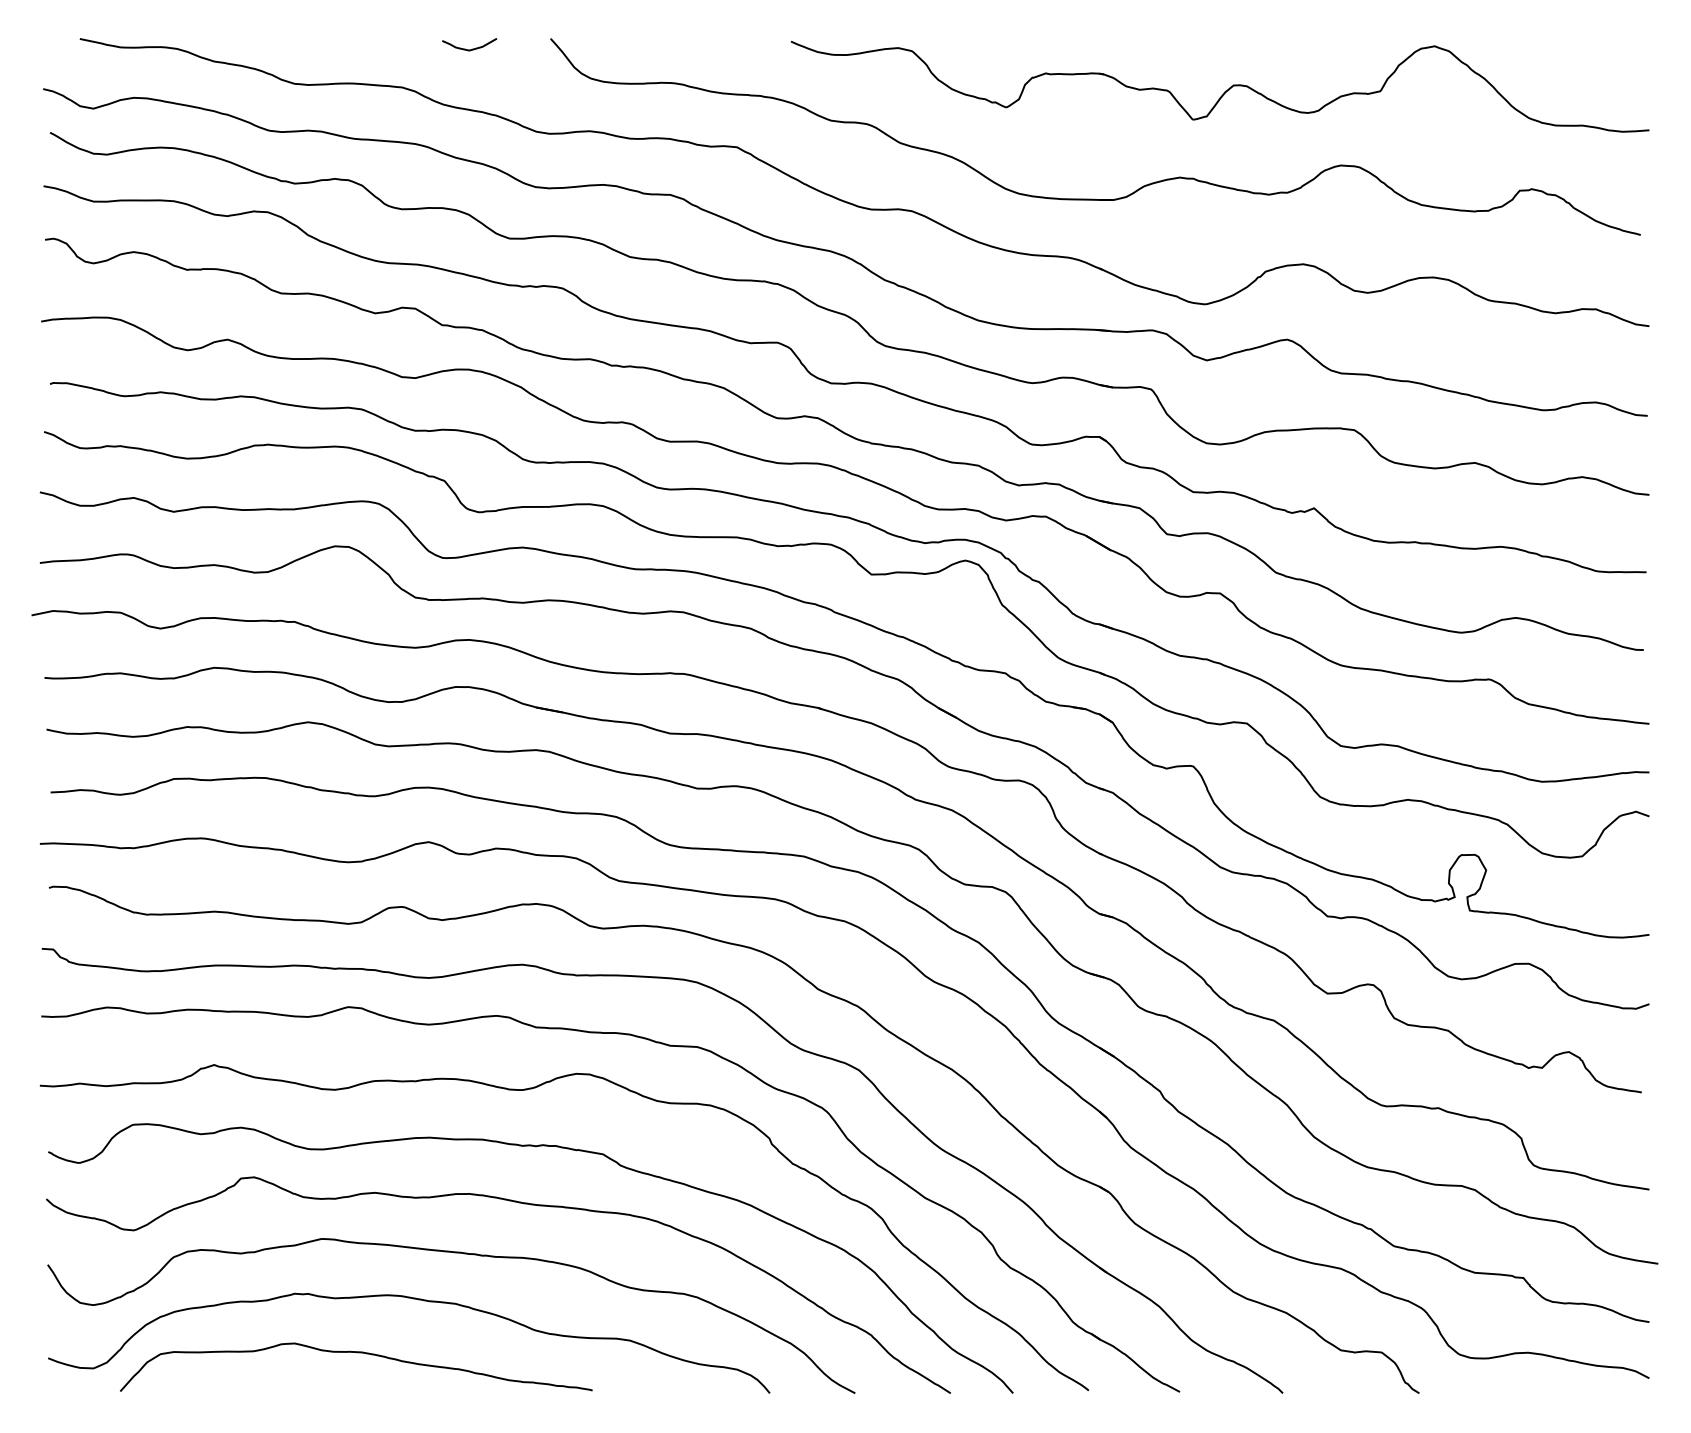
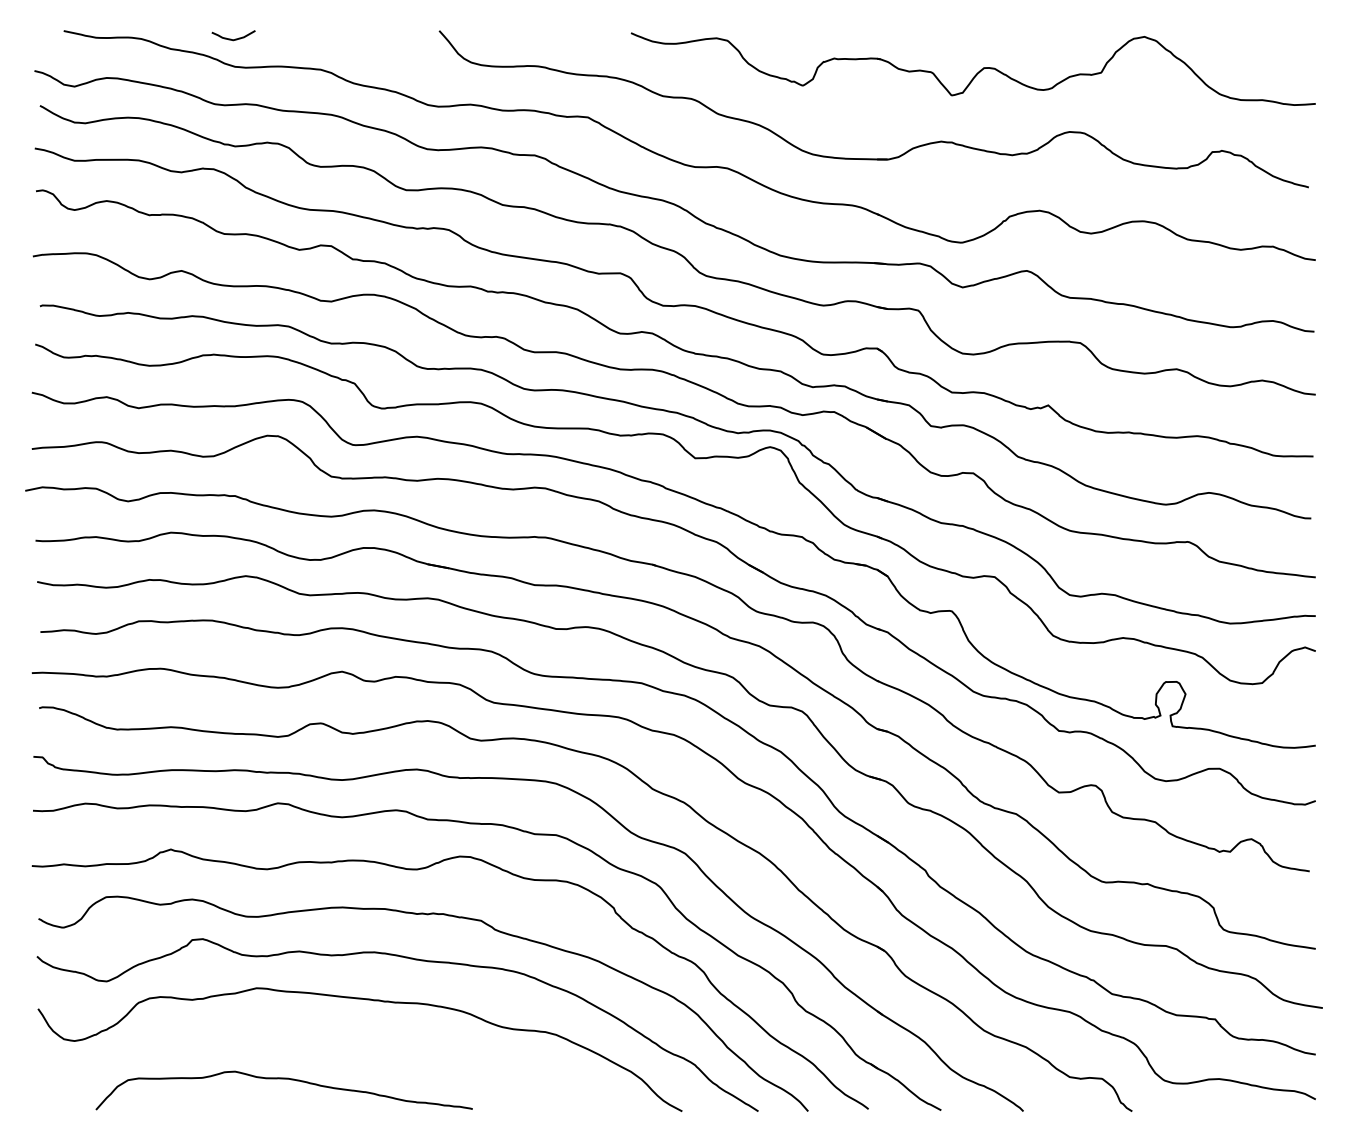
curve: (471, 48) -> (235, 38), moved
curve: (418, 1300) -> (333, 1037), removed

